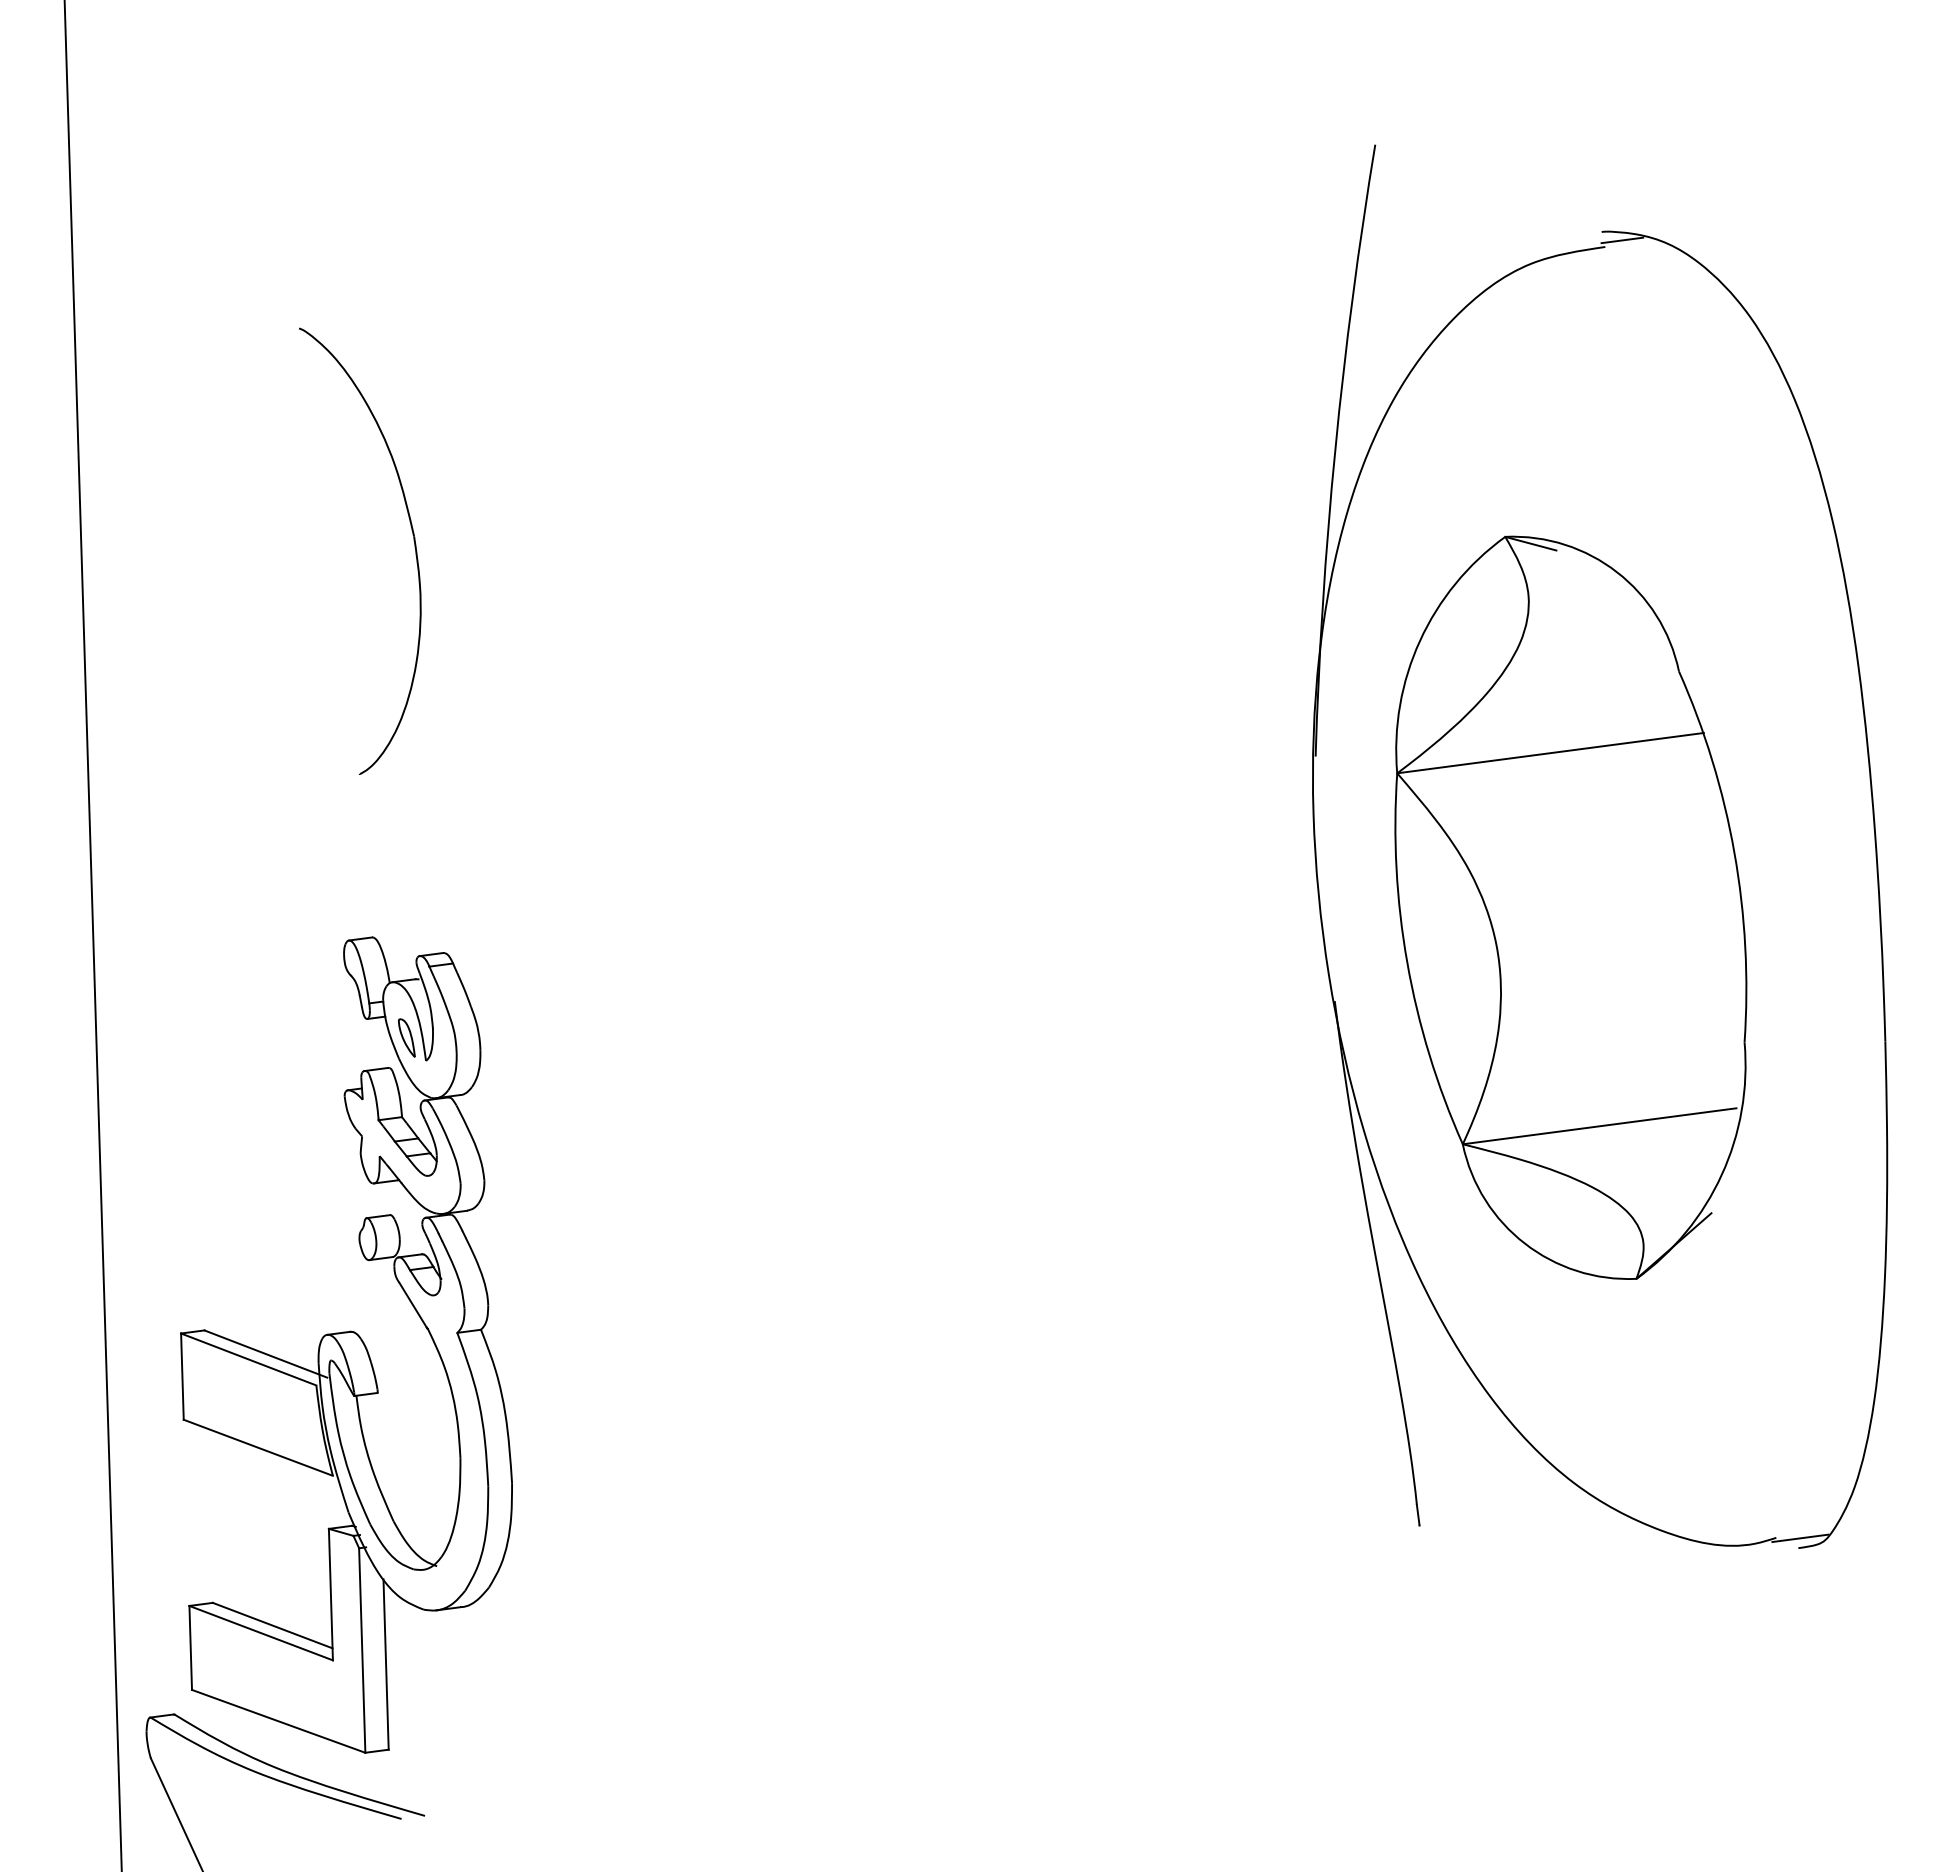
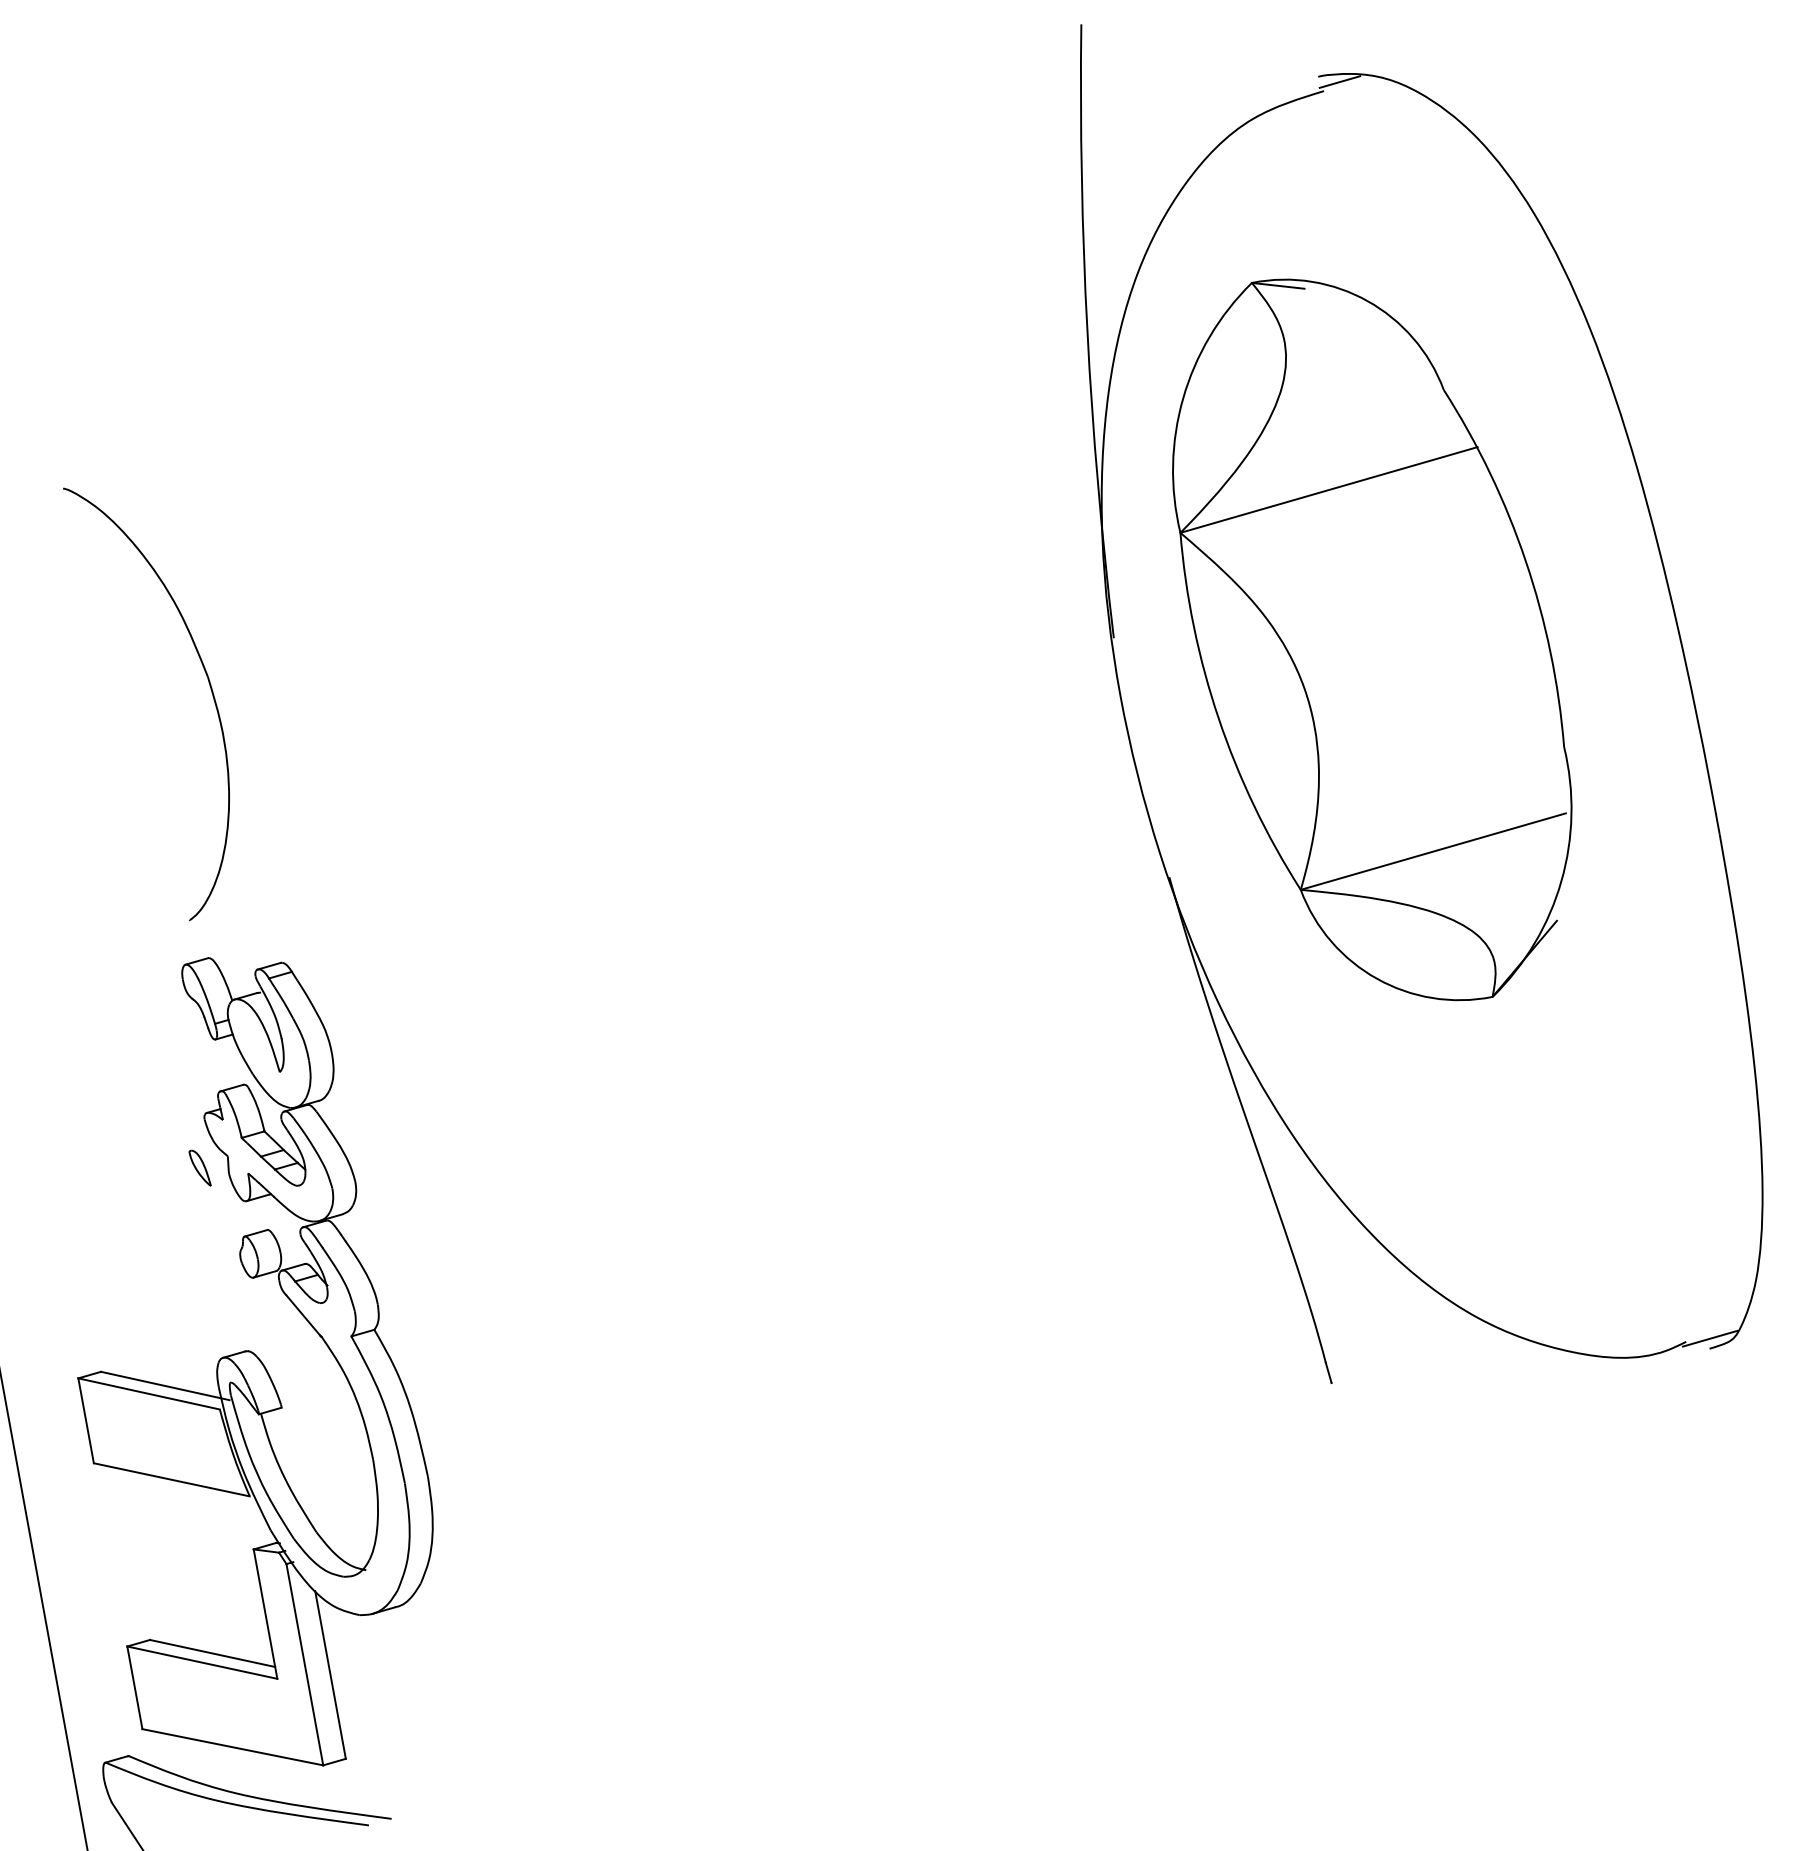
part: (413, 540) -> (207, 681), moved
part: (1570, 907) -> (1371, 639), moved
part: (406, 1037) -> (199, 1167), moved

